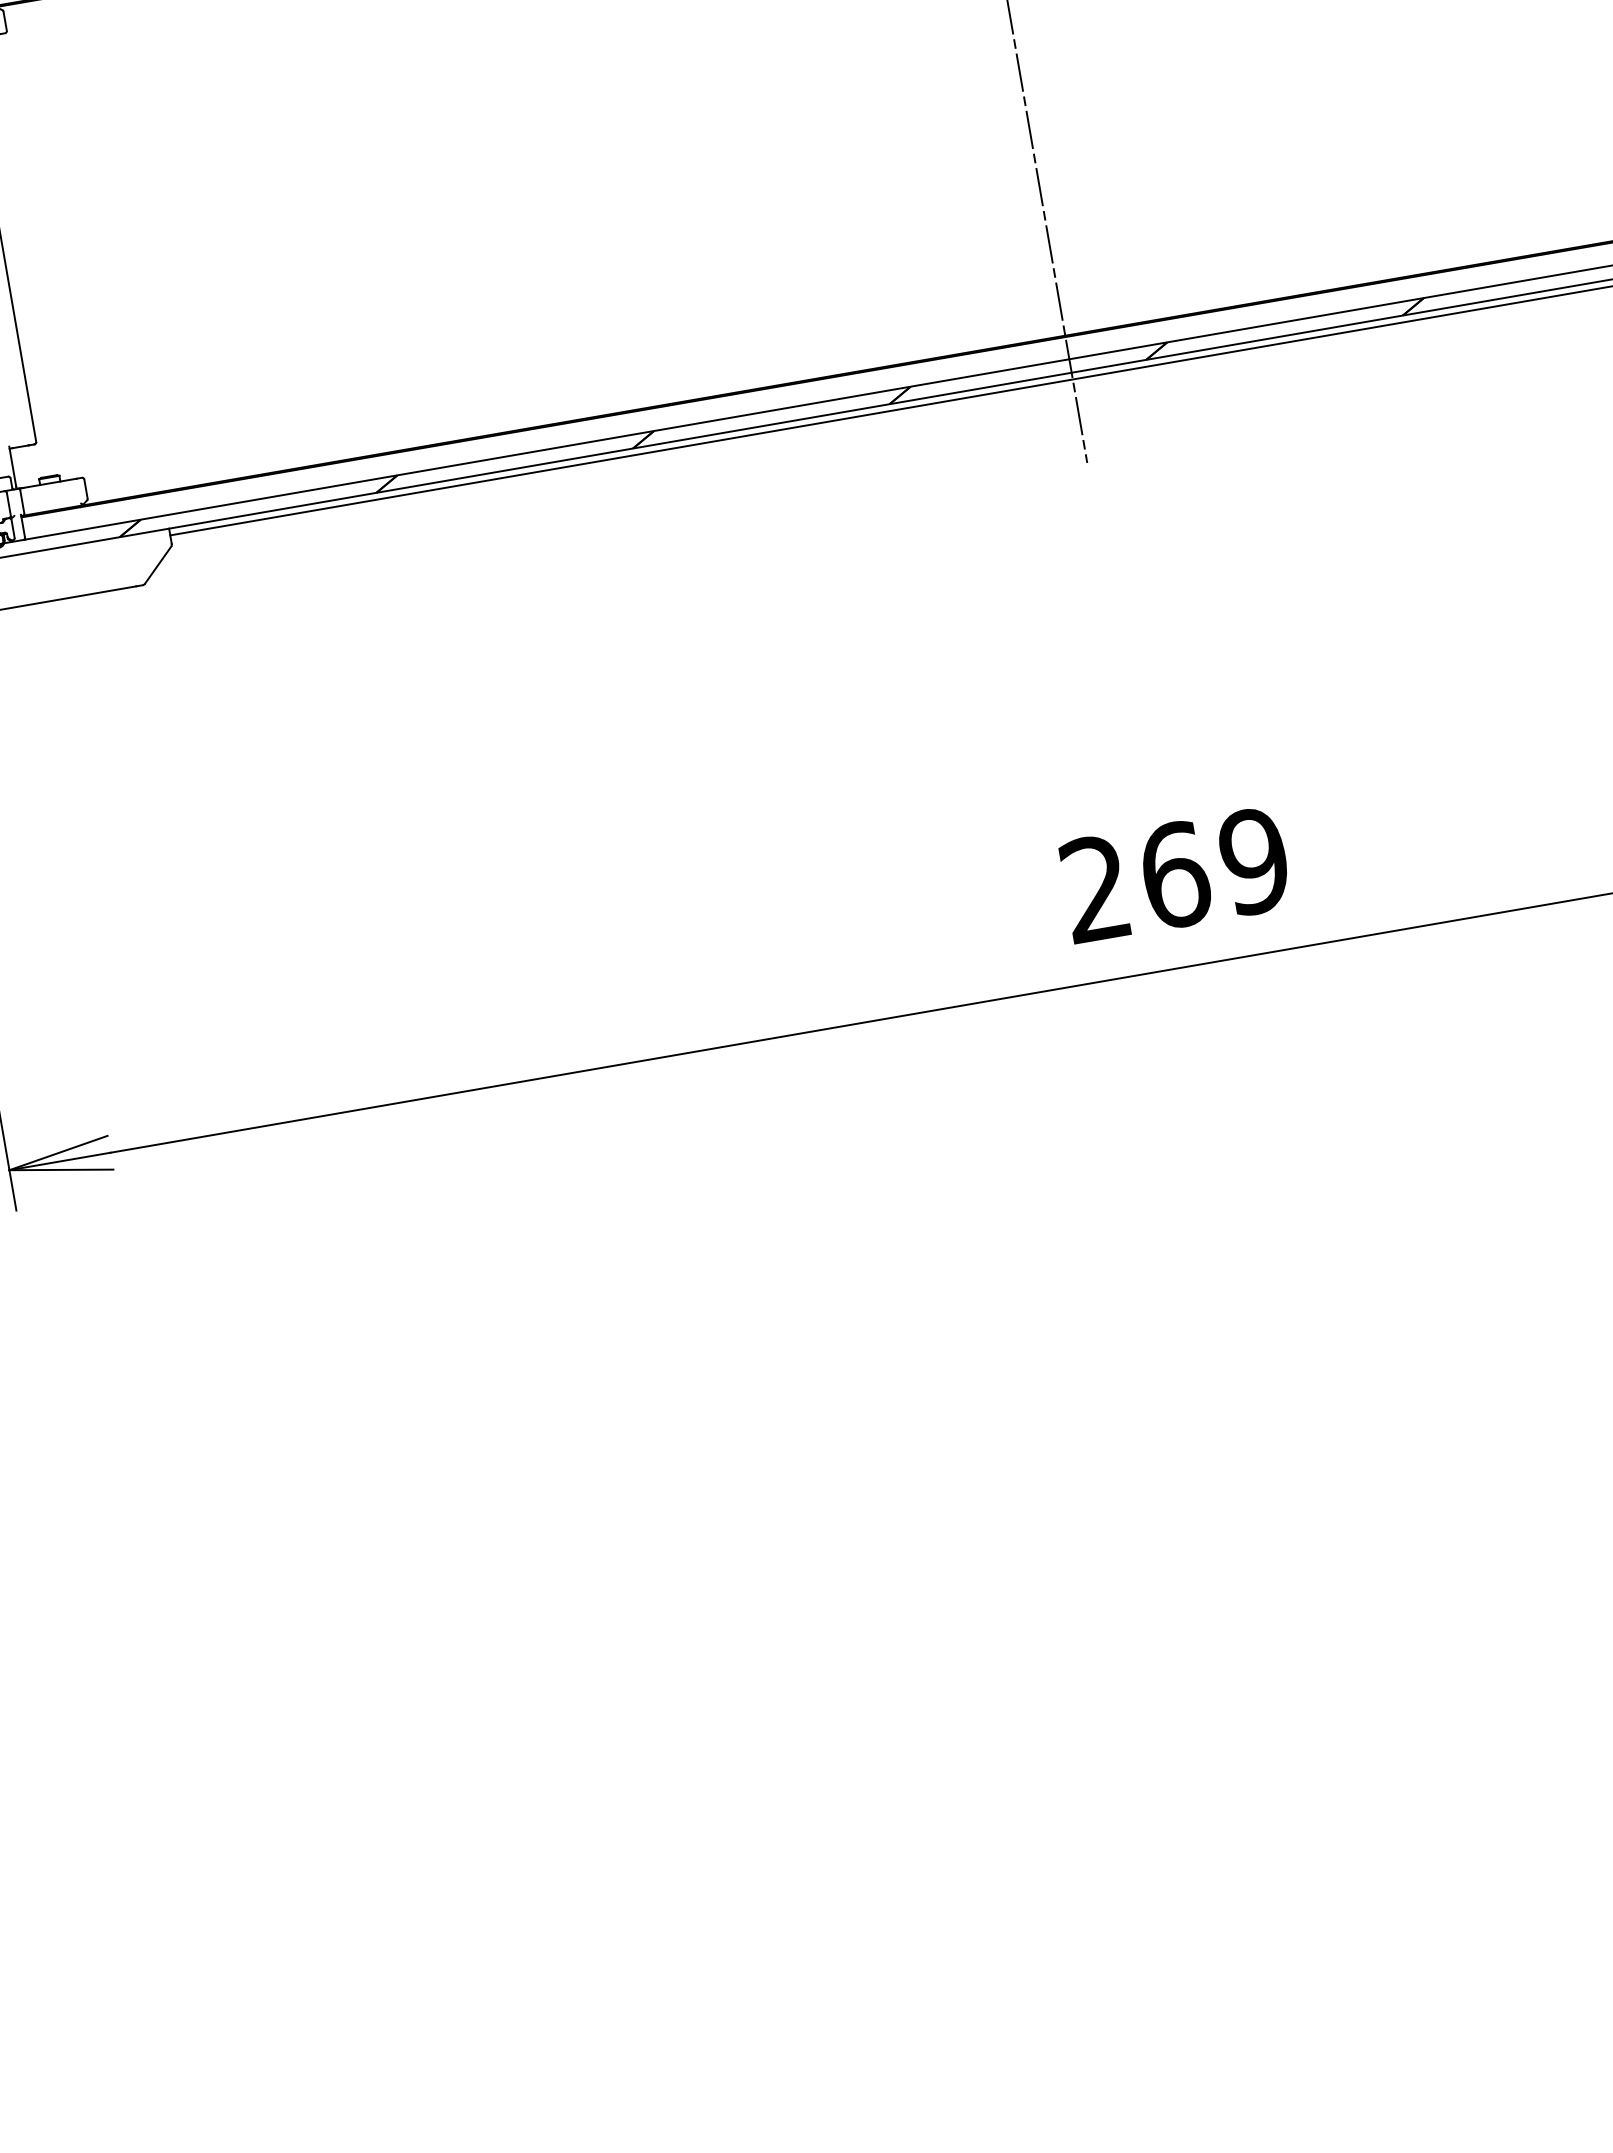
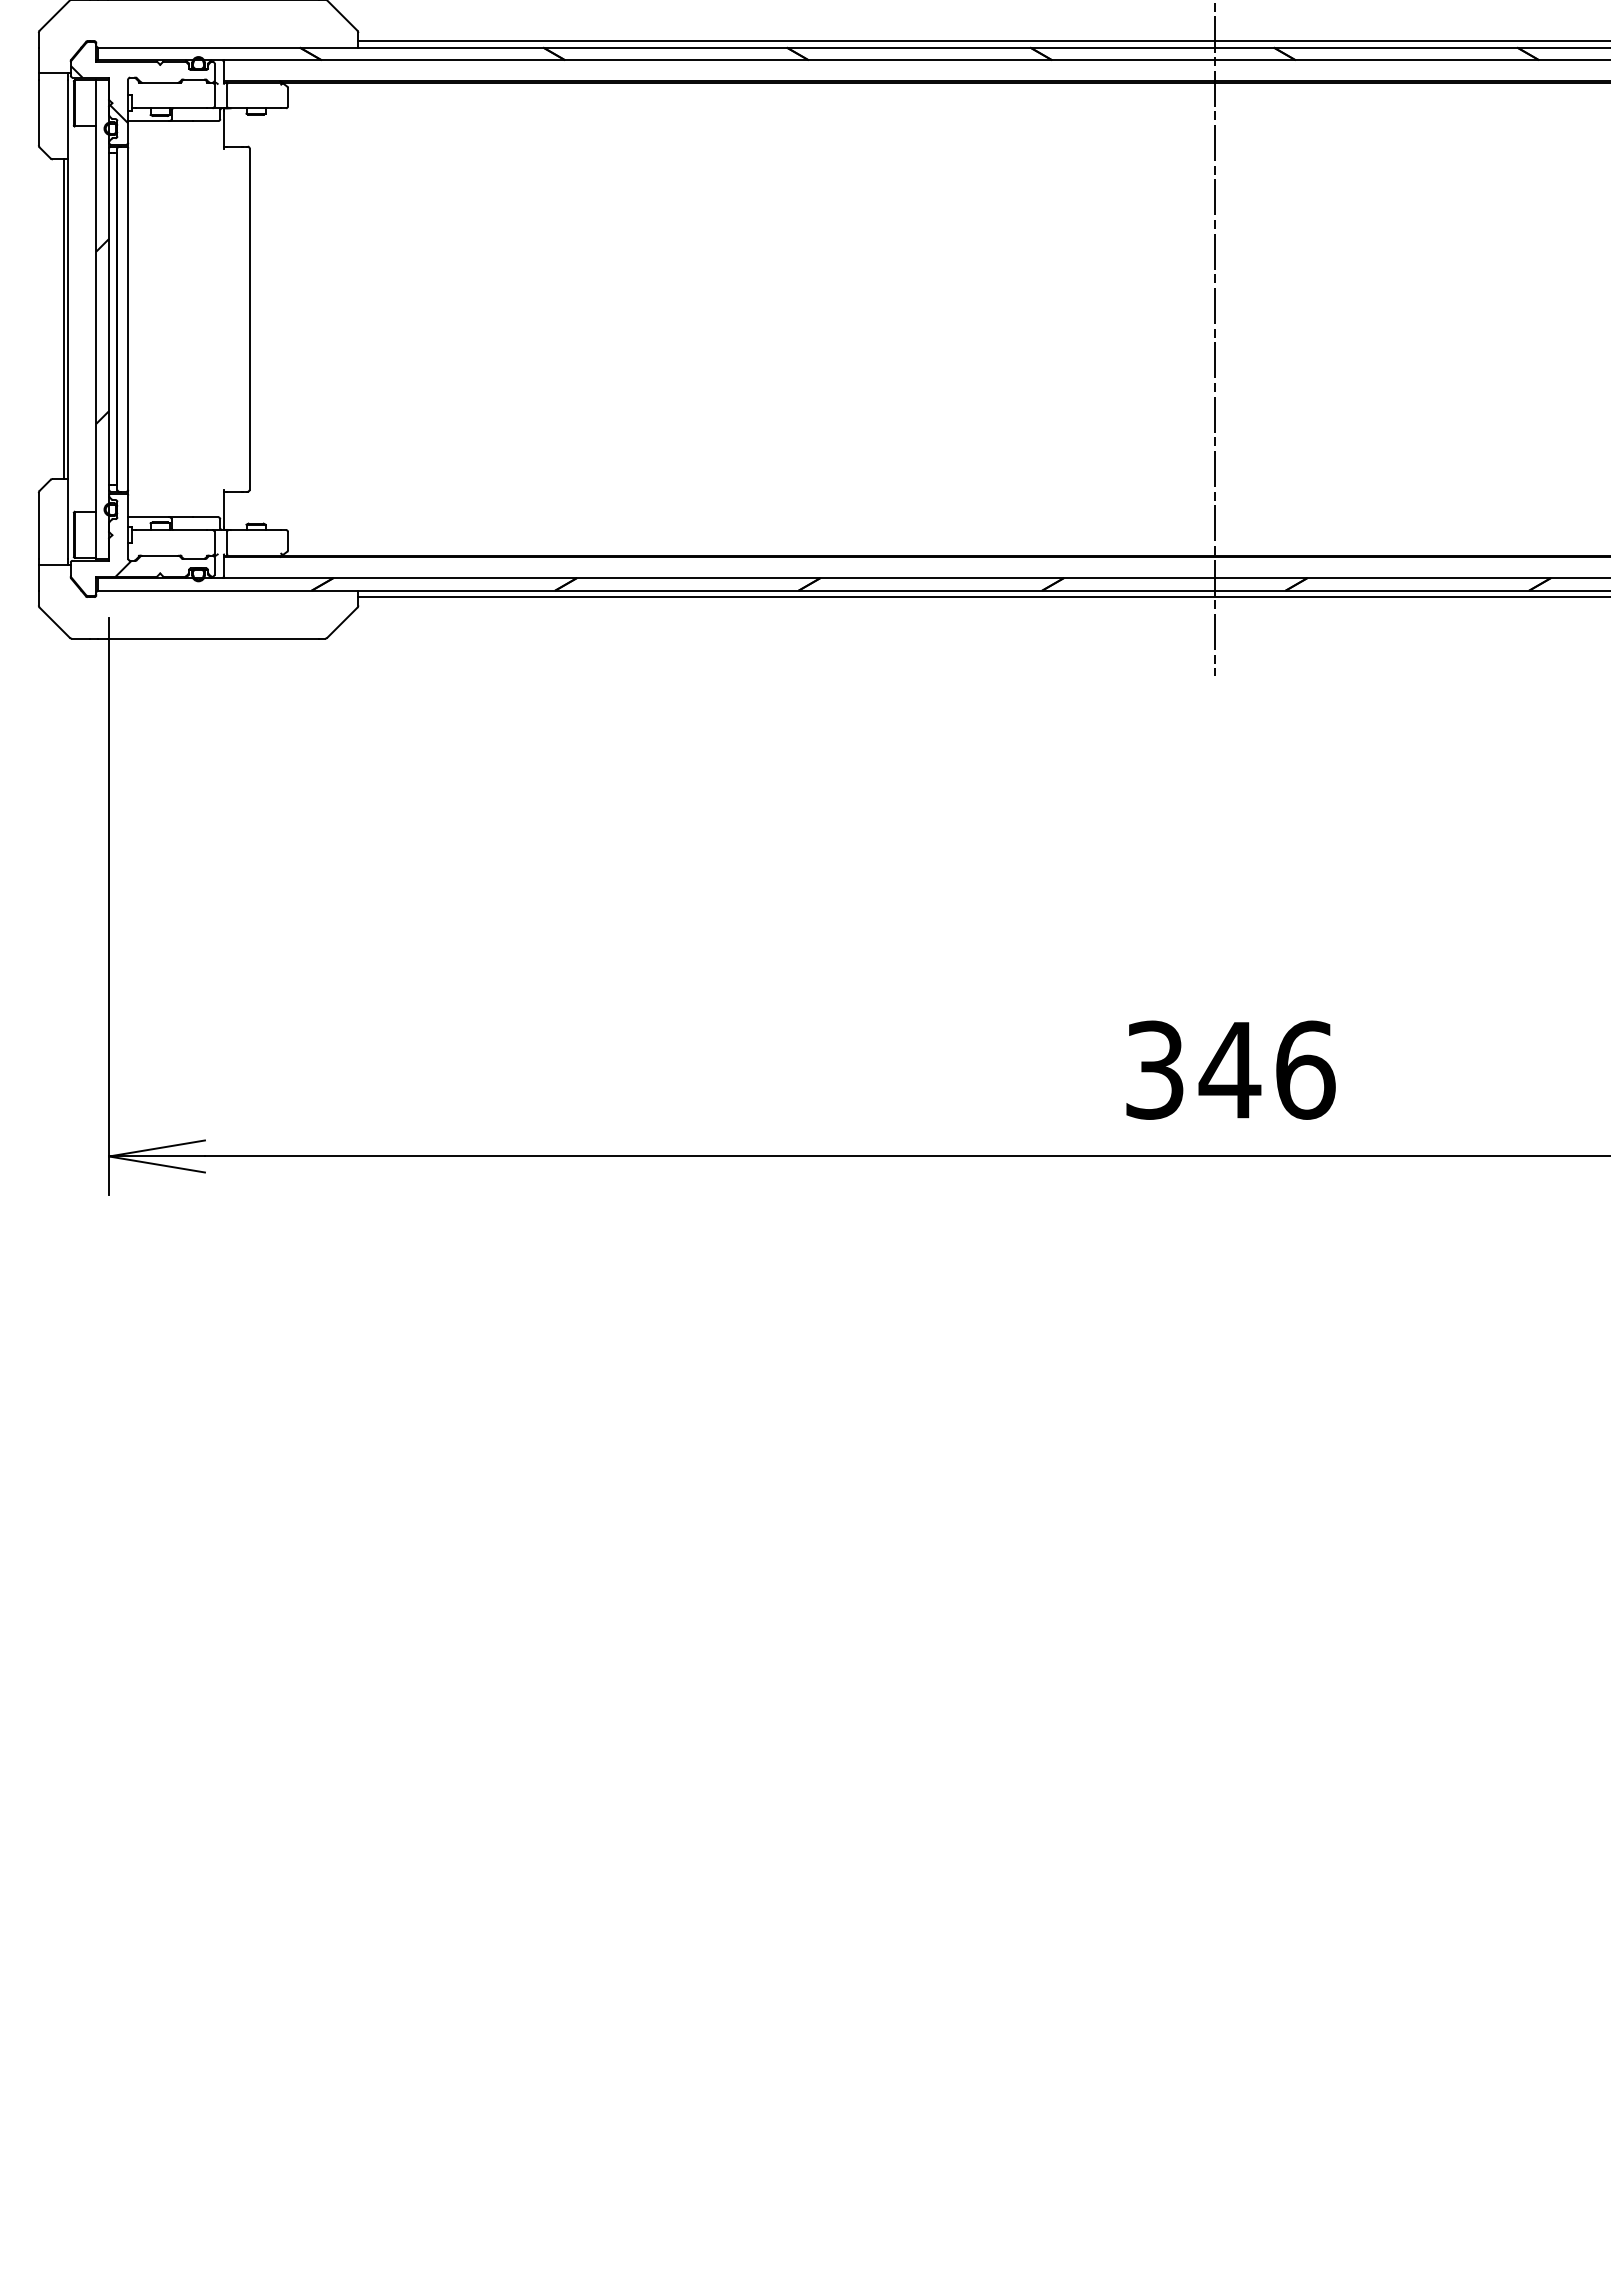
text: (1175, 874) -> (1230, 1069), 269 -> 346

